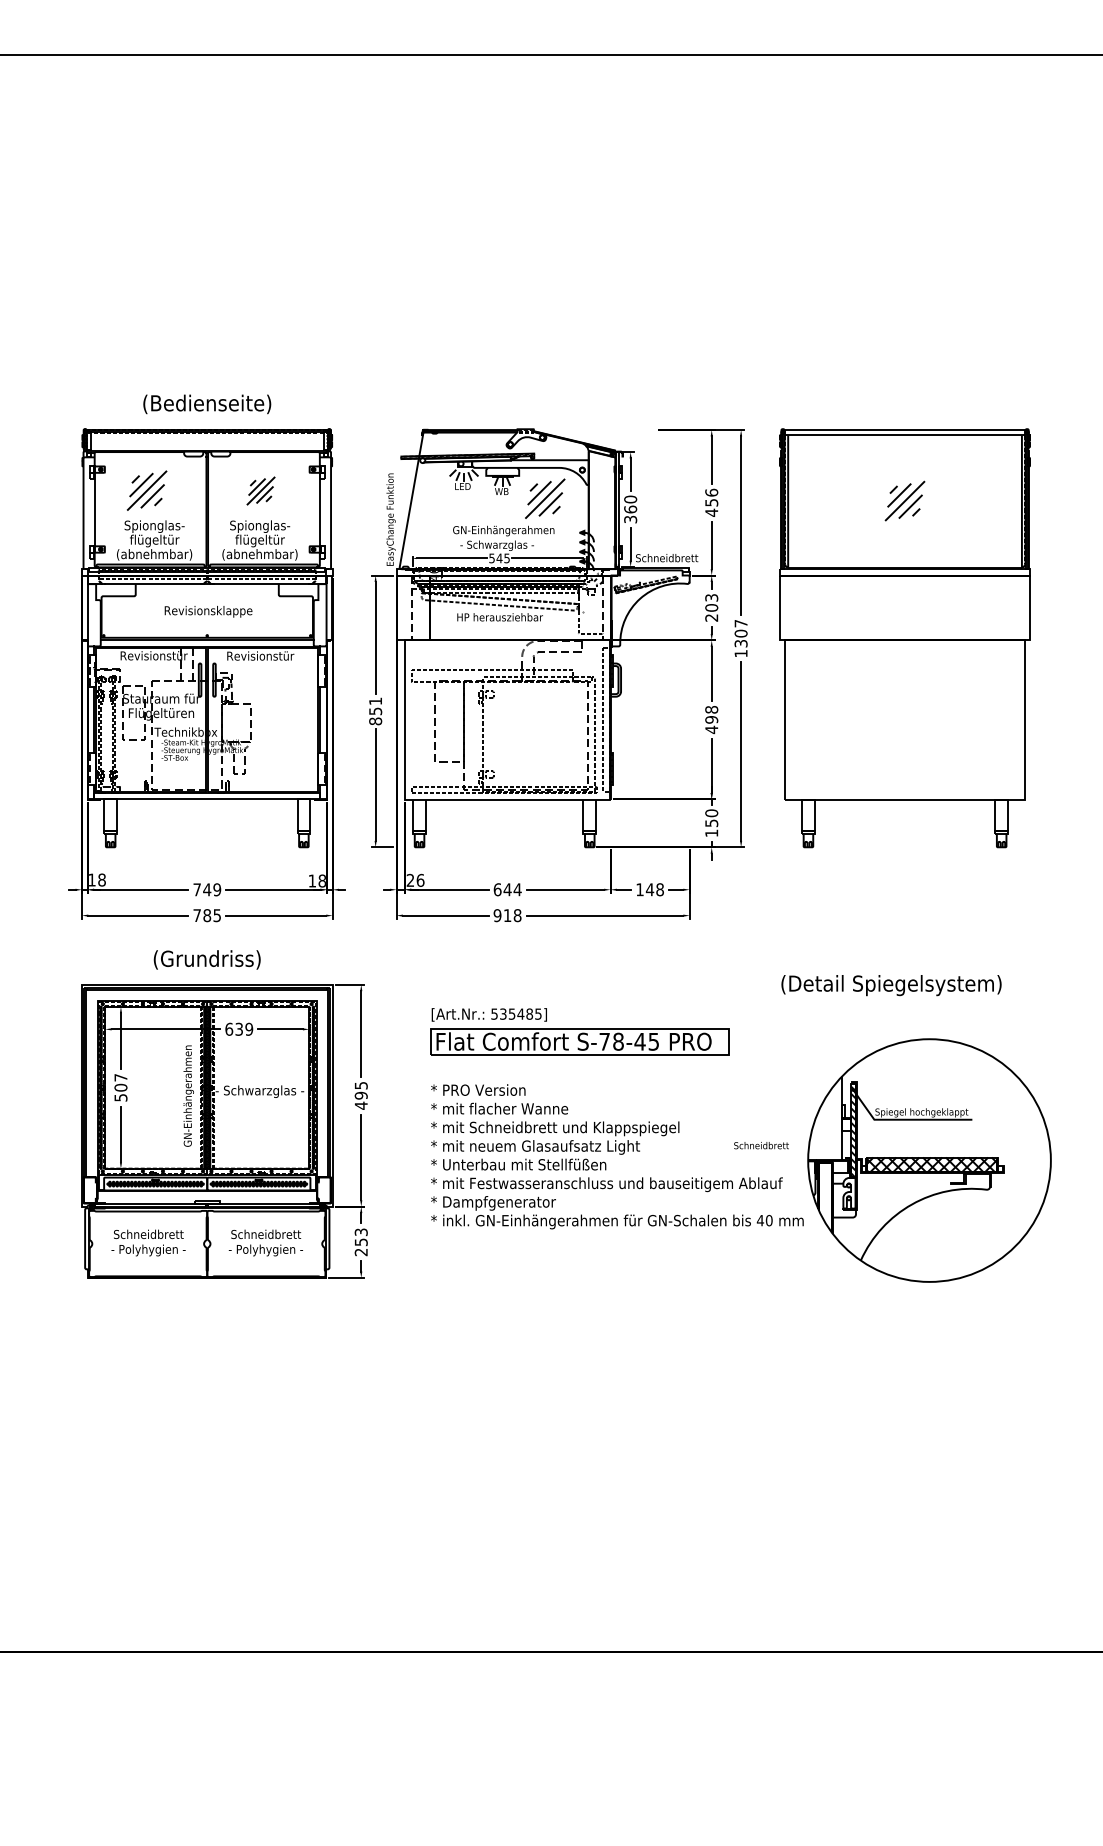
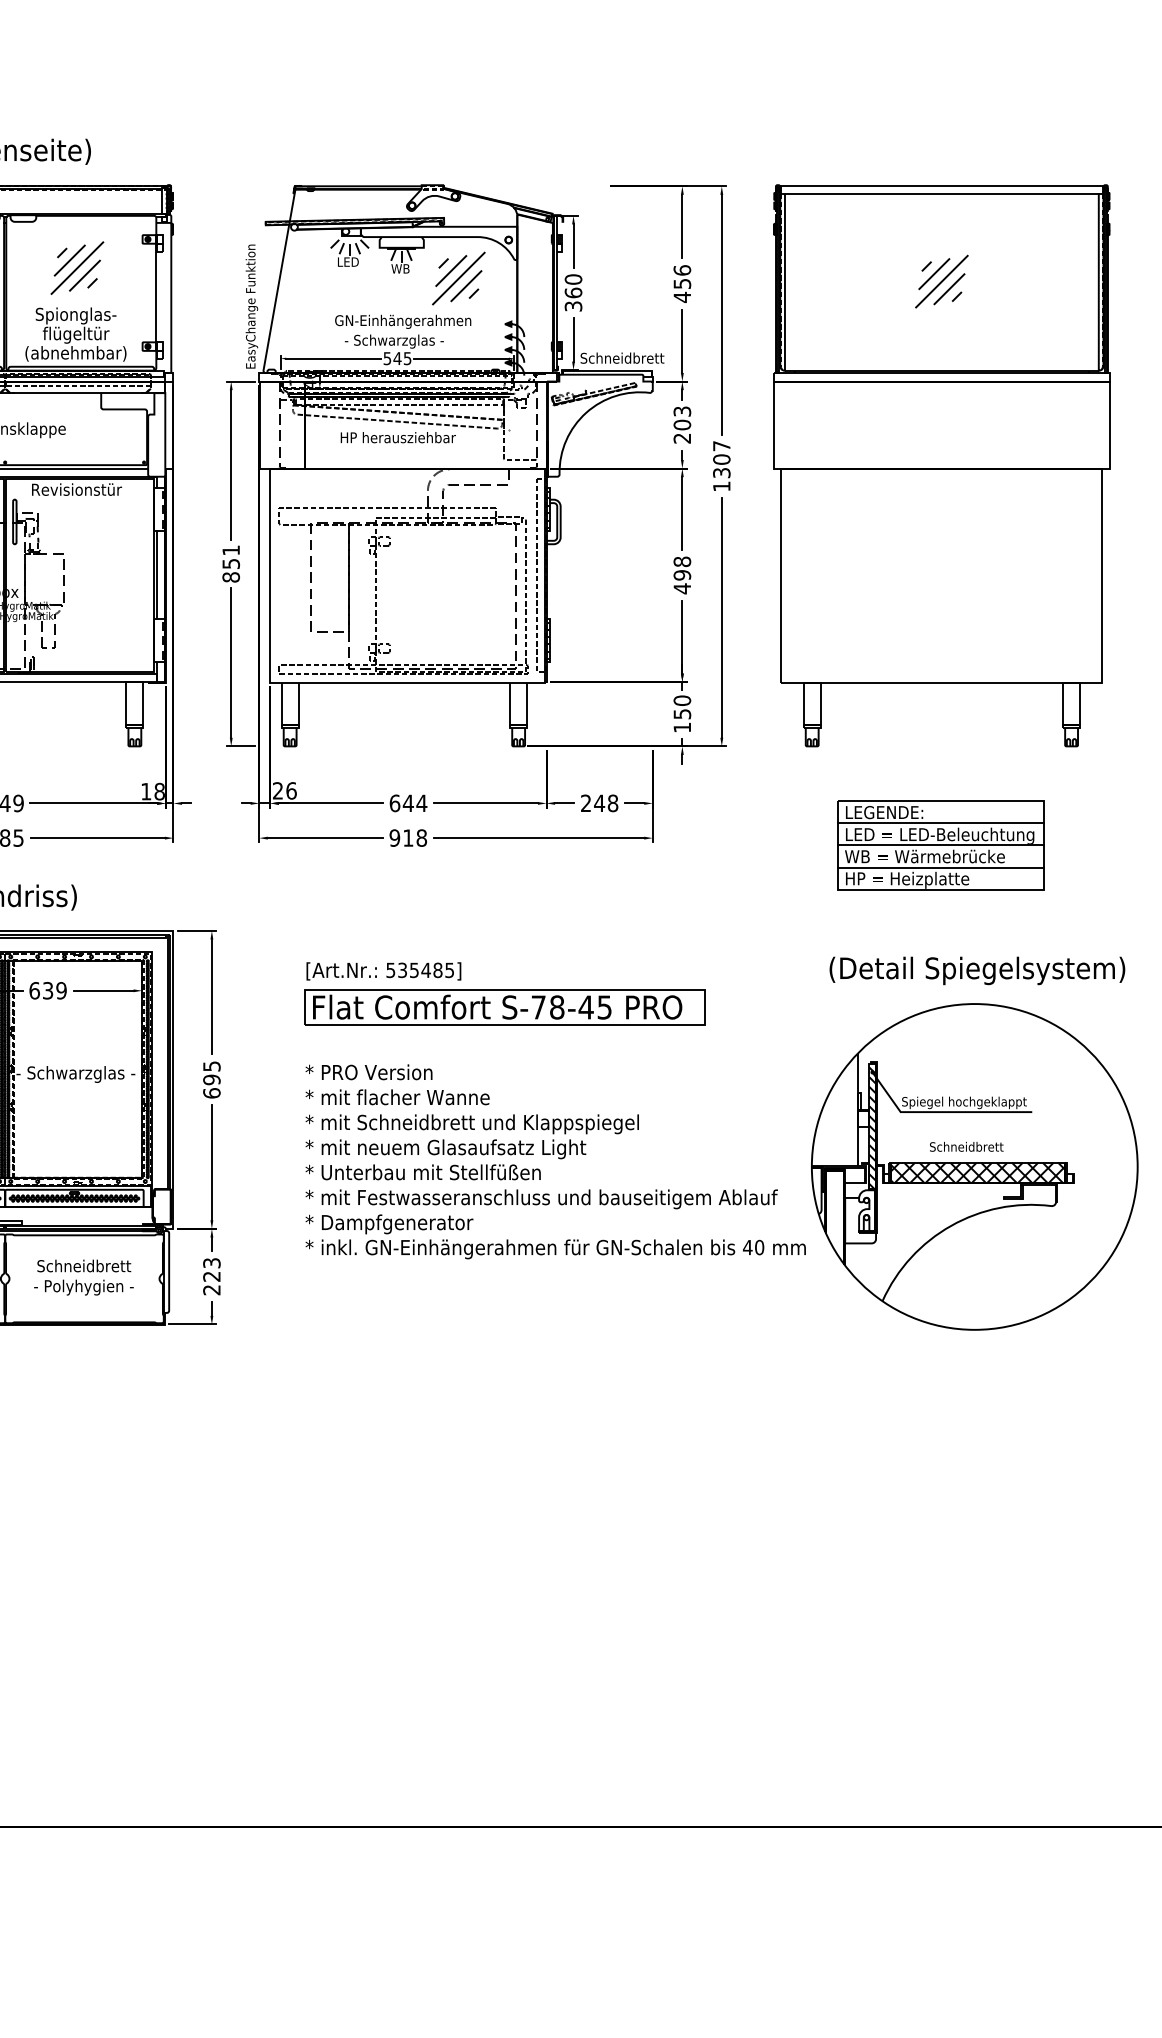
part: (260, 490) -> (76, 267), size x1.43
text: (639, 889) -> (585, 803), 148 -> 248
part: (903, 920) -> (939, 844), added
text: (891, 985) -> (977, 970), moved
text: (360, 1105) -> (210, 1093), 495 -> 695
text: (761, 1145) -> (966, 1146), moved
text: (360, 1242) -> (210, 1276), 253 -> 223

